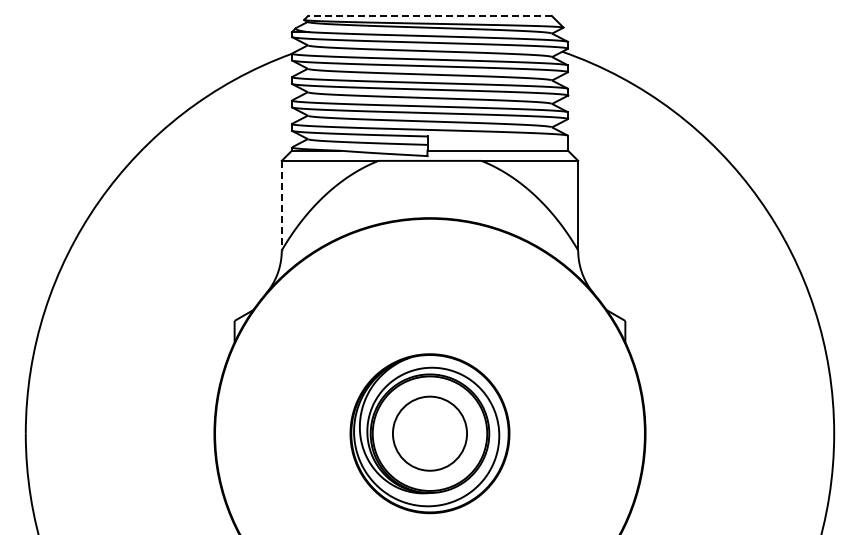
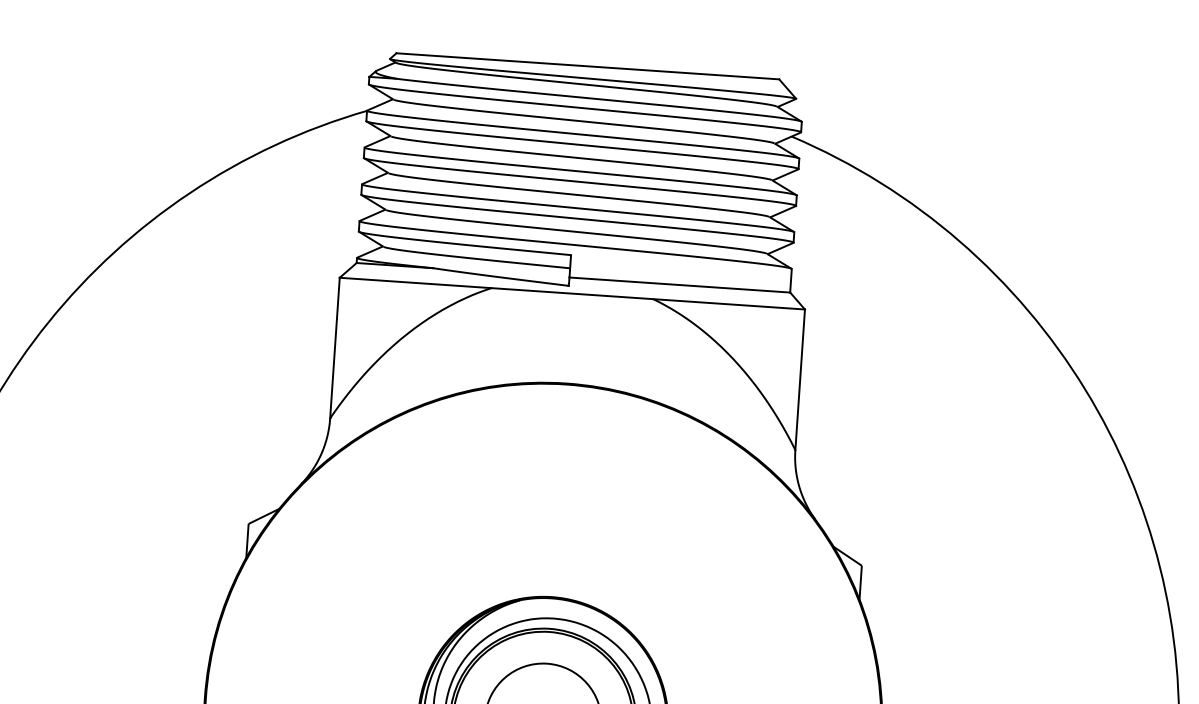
line: (429, 16) -> (587, 67), dashed -> solid
line: (281, 205) -> (334, 347), dashed -> solid

